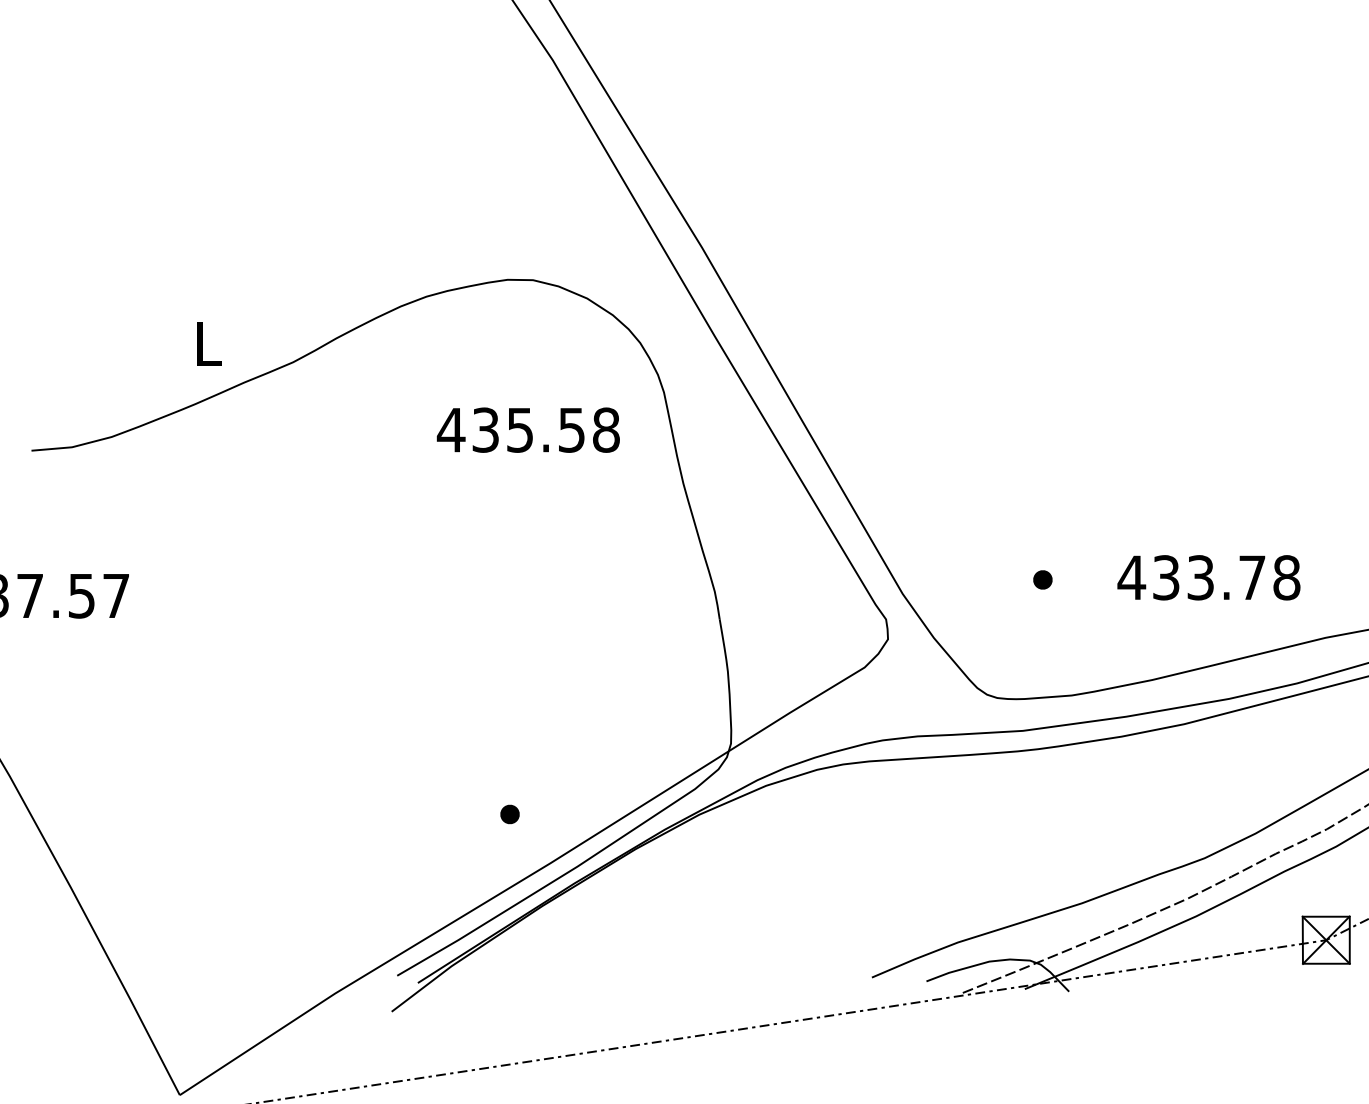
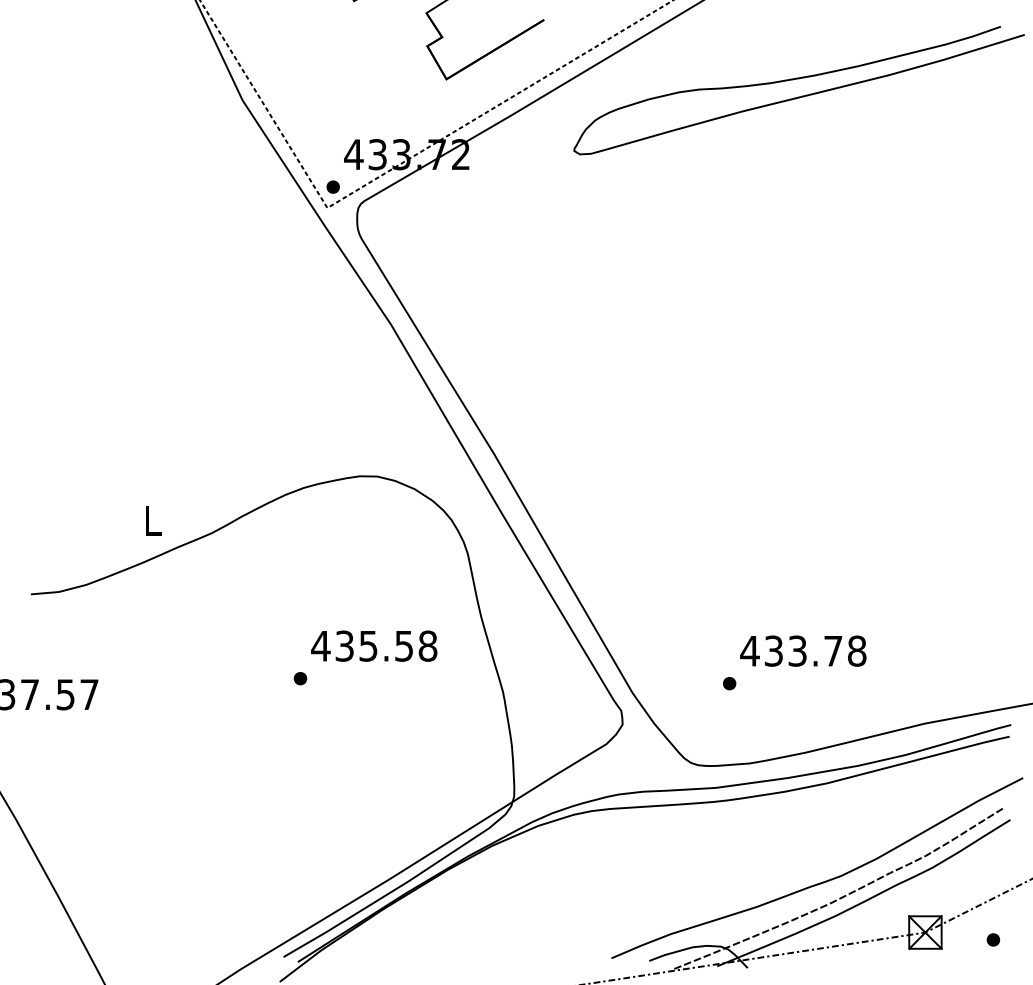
text: (528, 429) -> (374, 645), moved
text: (1209, 576) -> (803, 650), moved
part: (510, 814) -> (300, 678), moved

